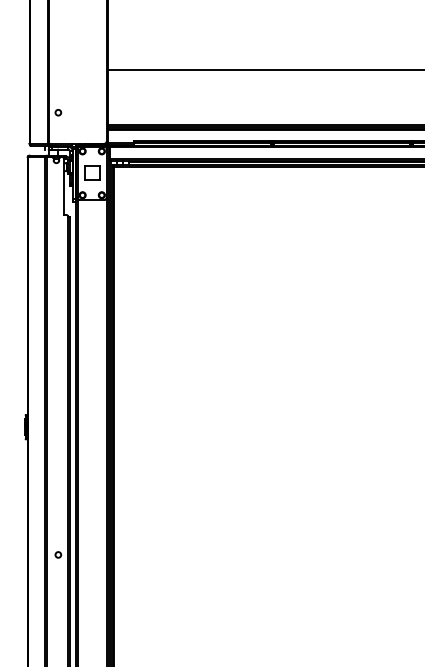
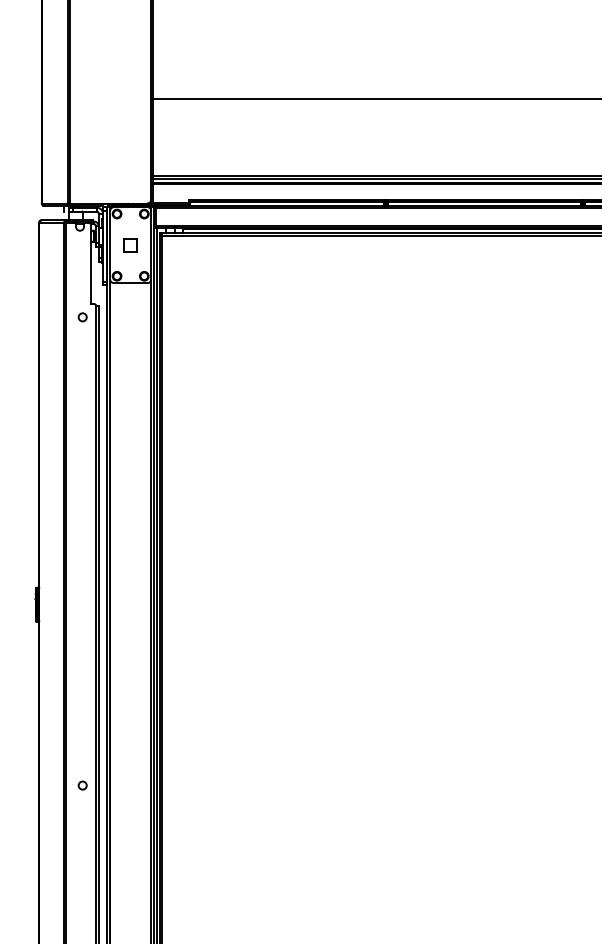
circle: (58, 112) -> (82, 317), moved
part: (92, 173) -> (130, 245), size x0.62

